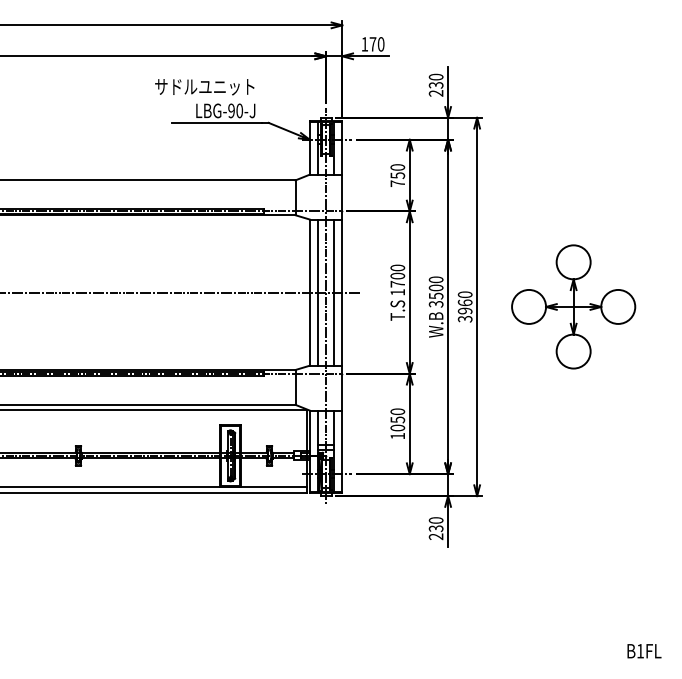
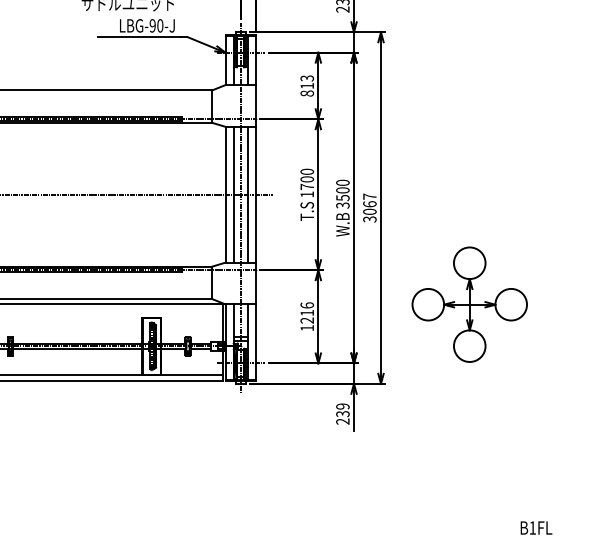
text: (397, 175) -> (306, 85), 750 -> 813
text: (464, 302) -> (369, 203), 3960 -> 3067
part: (573, 306) -> (469, 304), moved
text: (397, 419) -> (306, 312), 1050 -> 1216
text: (436, 520) -> (343, 406), 230 -> 239

